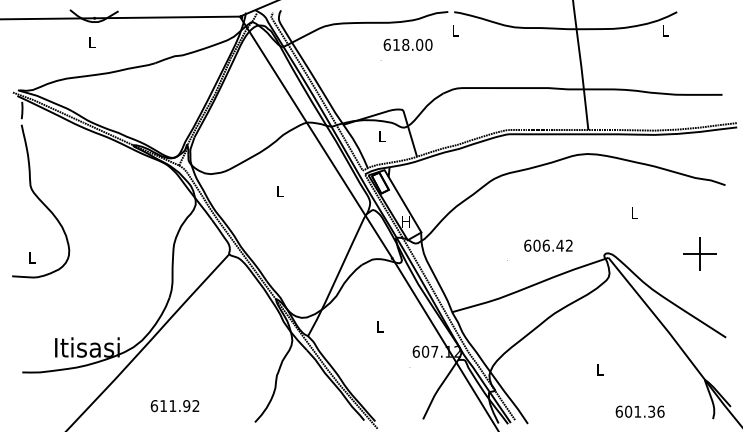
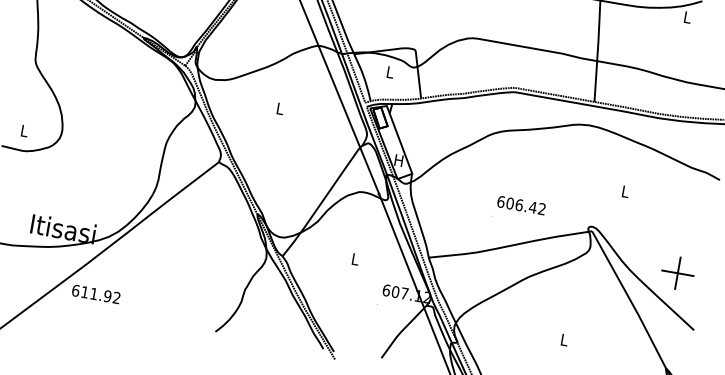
text: (548, 245) -> (521, 205), moved
part: (699, 253) -> (677, 272), moved
text: (174, 406) -> (95, 294), moved

